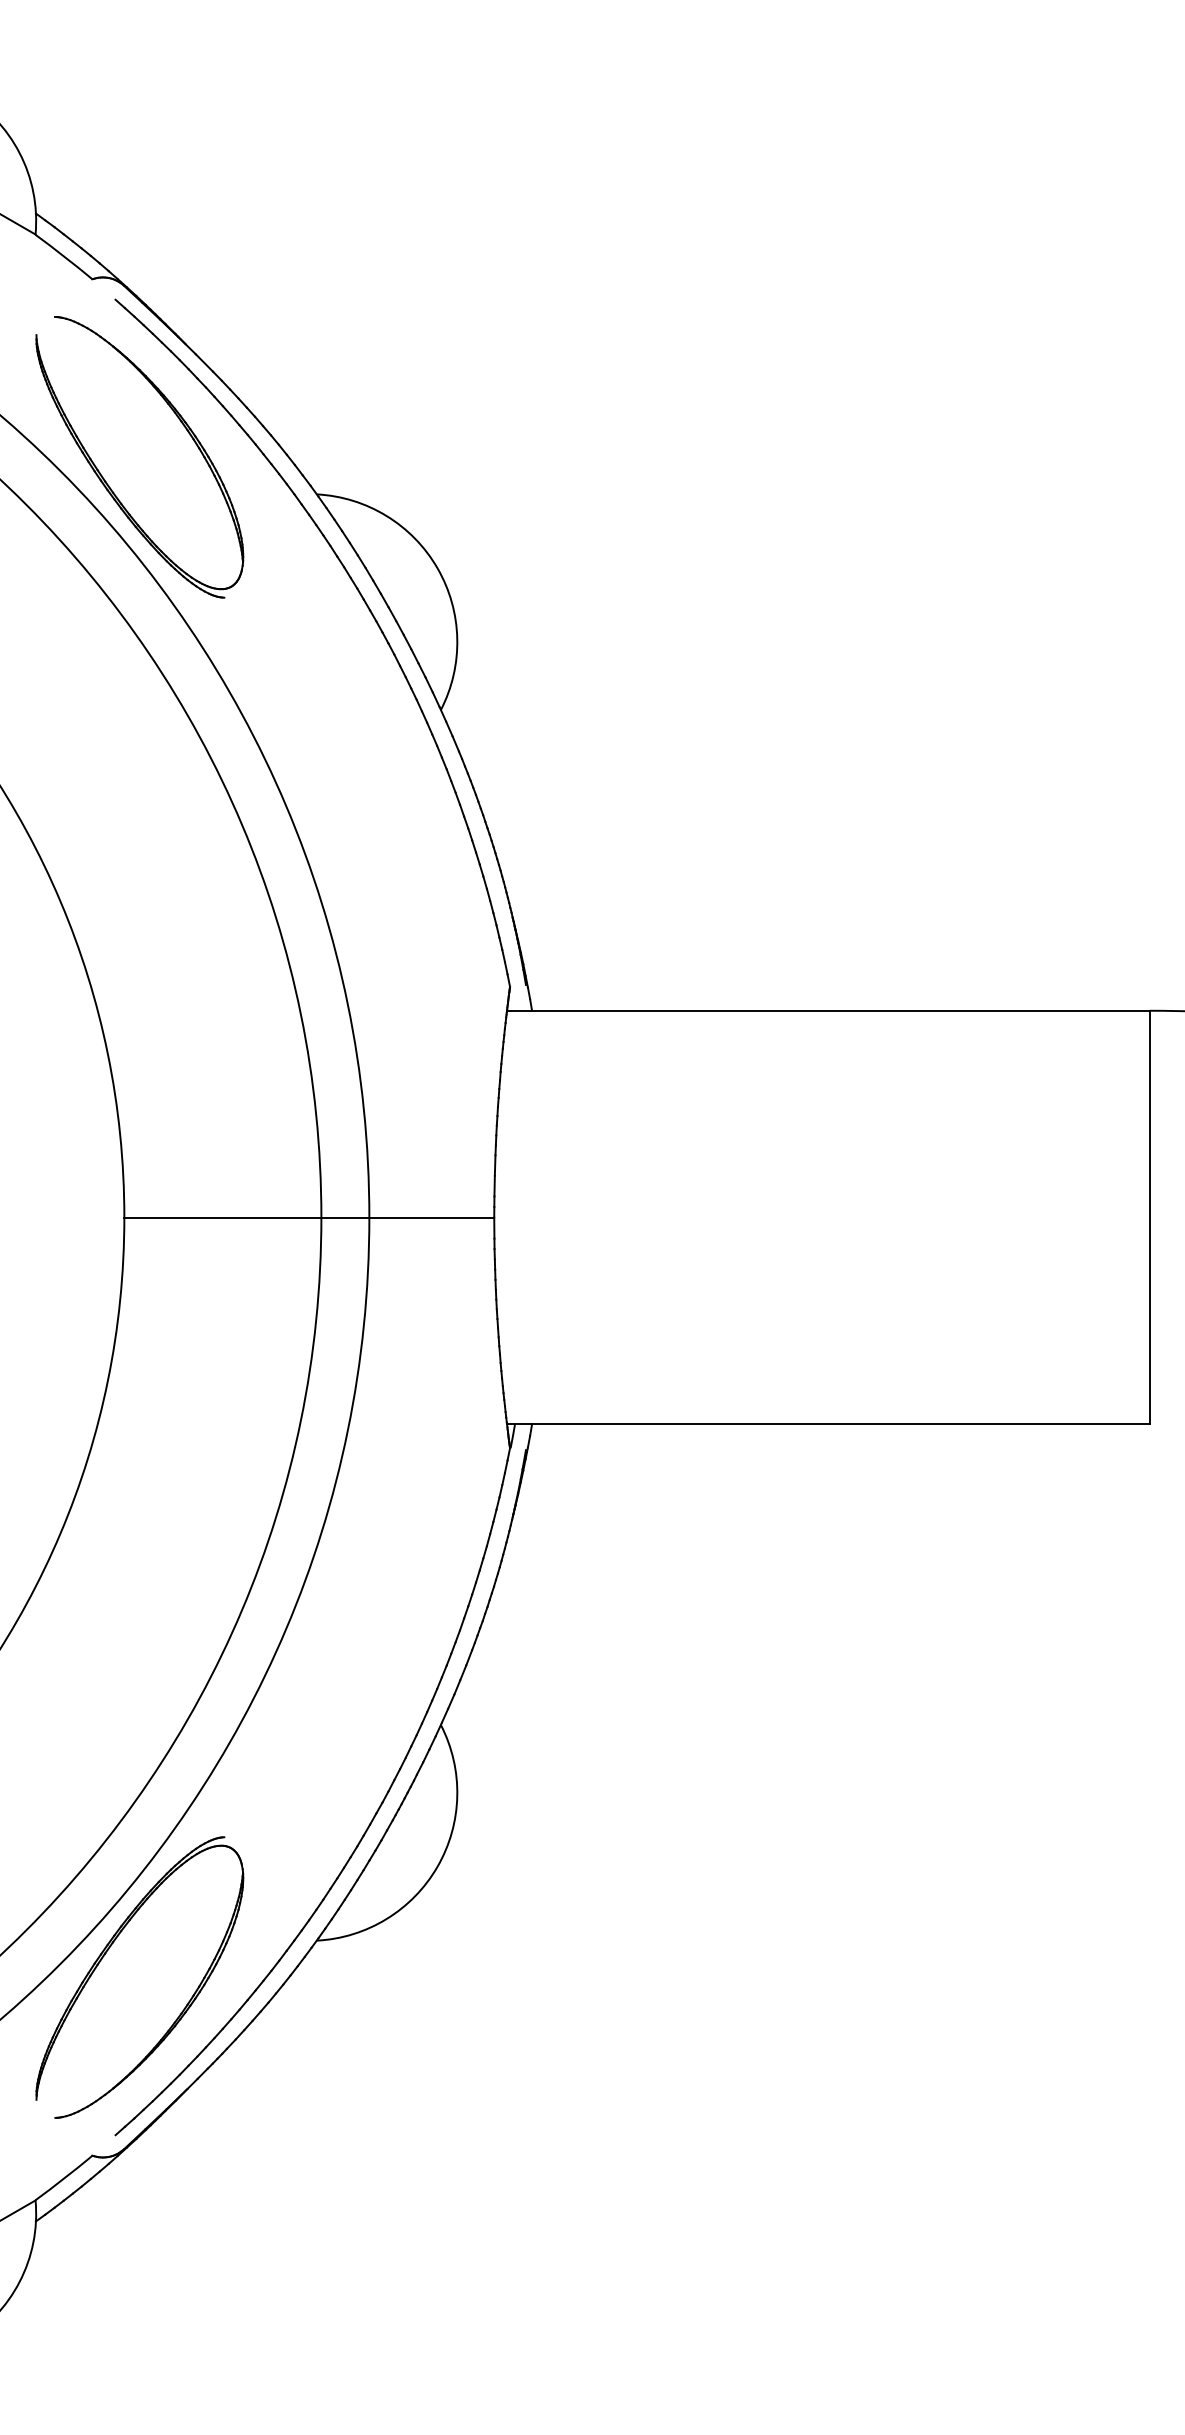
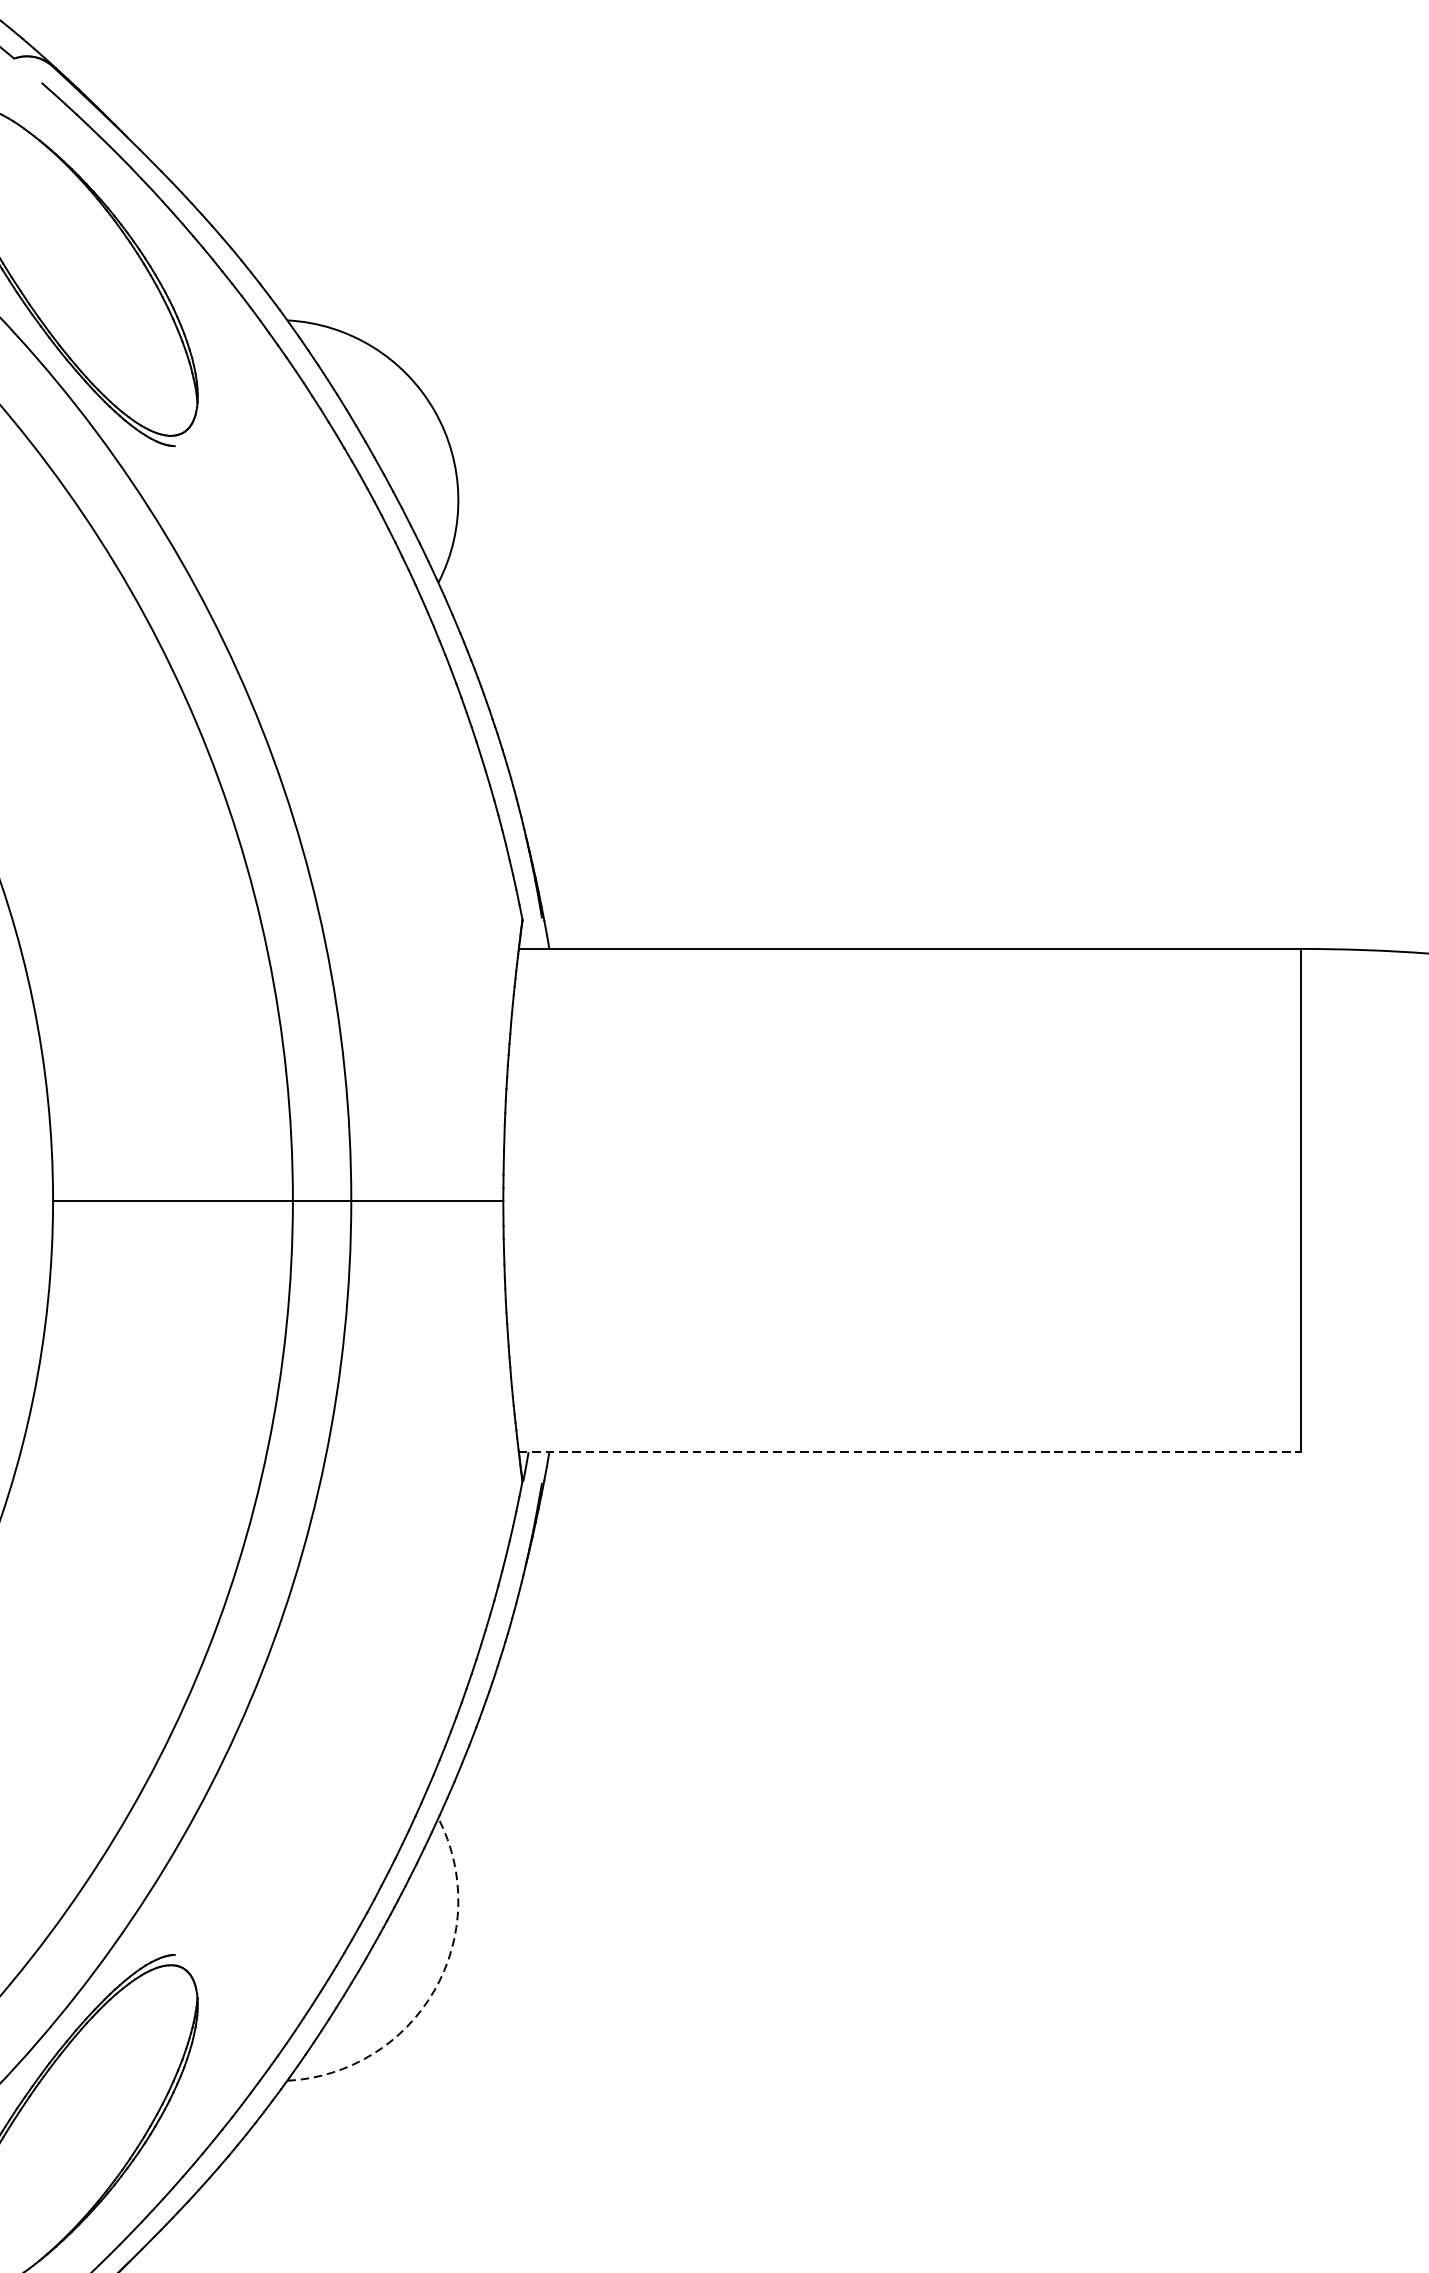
line: (828, 1424) -> (910, 1452), solid -> dashed
arc: (437, 1866) -> (434, 1990), solid -> dashed

